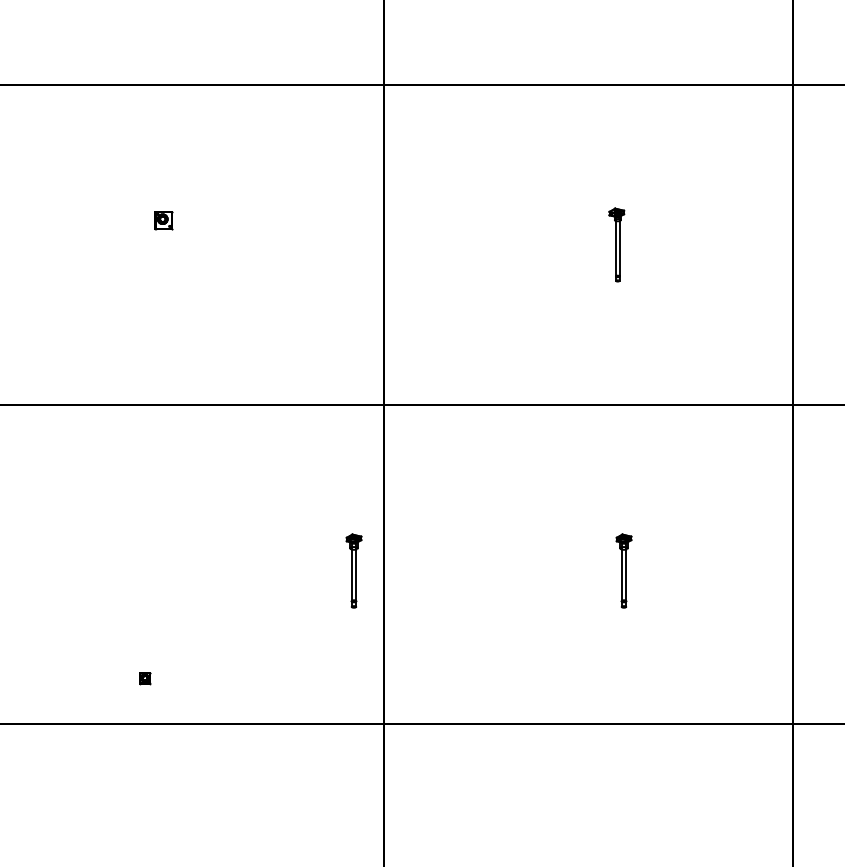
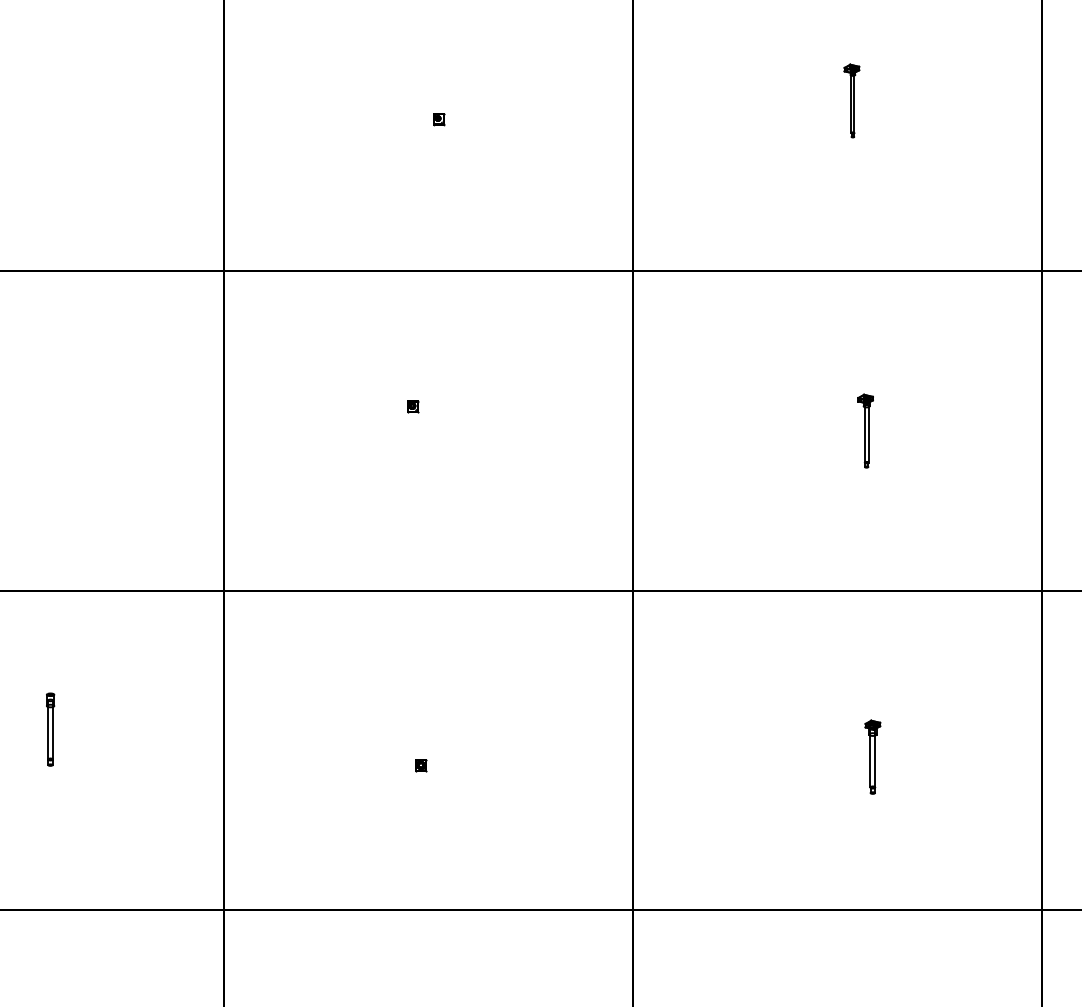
part: (164, 220) -> (413, 406), size x0.62
part: (353, 570) -> (602, 756), removed
part: (145, 678) -> (421, 765), moved

